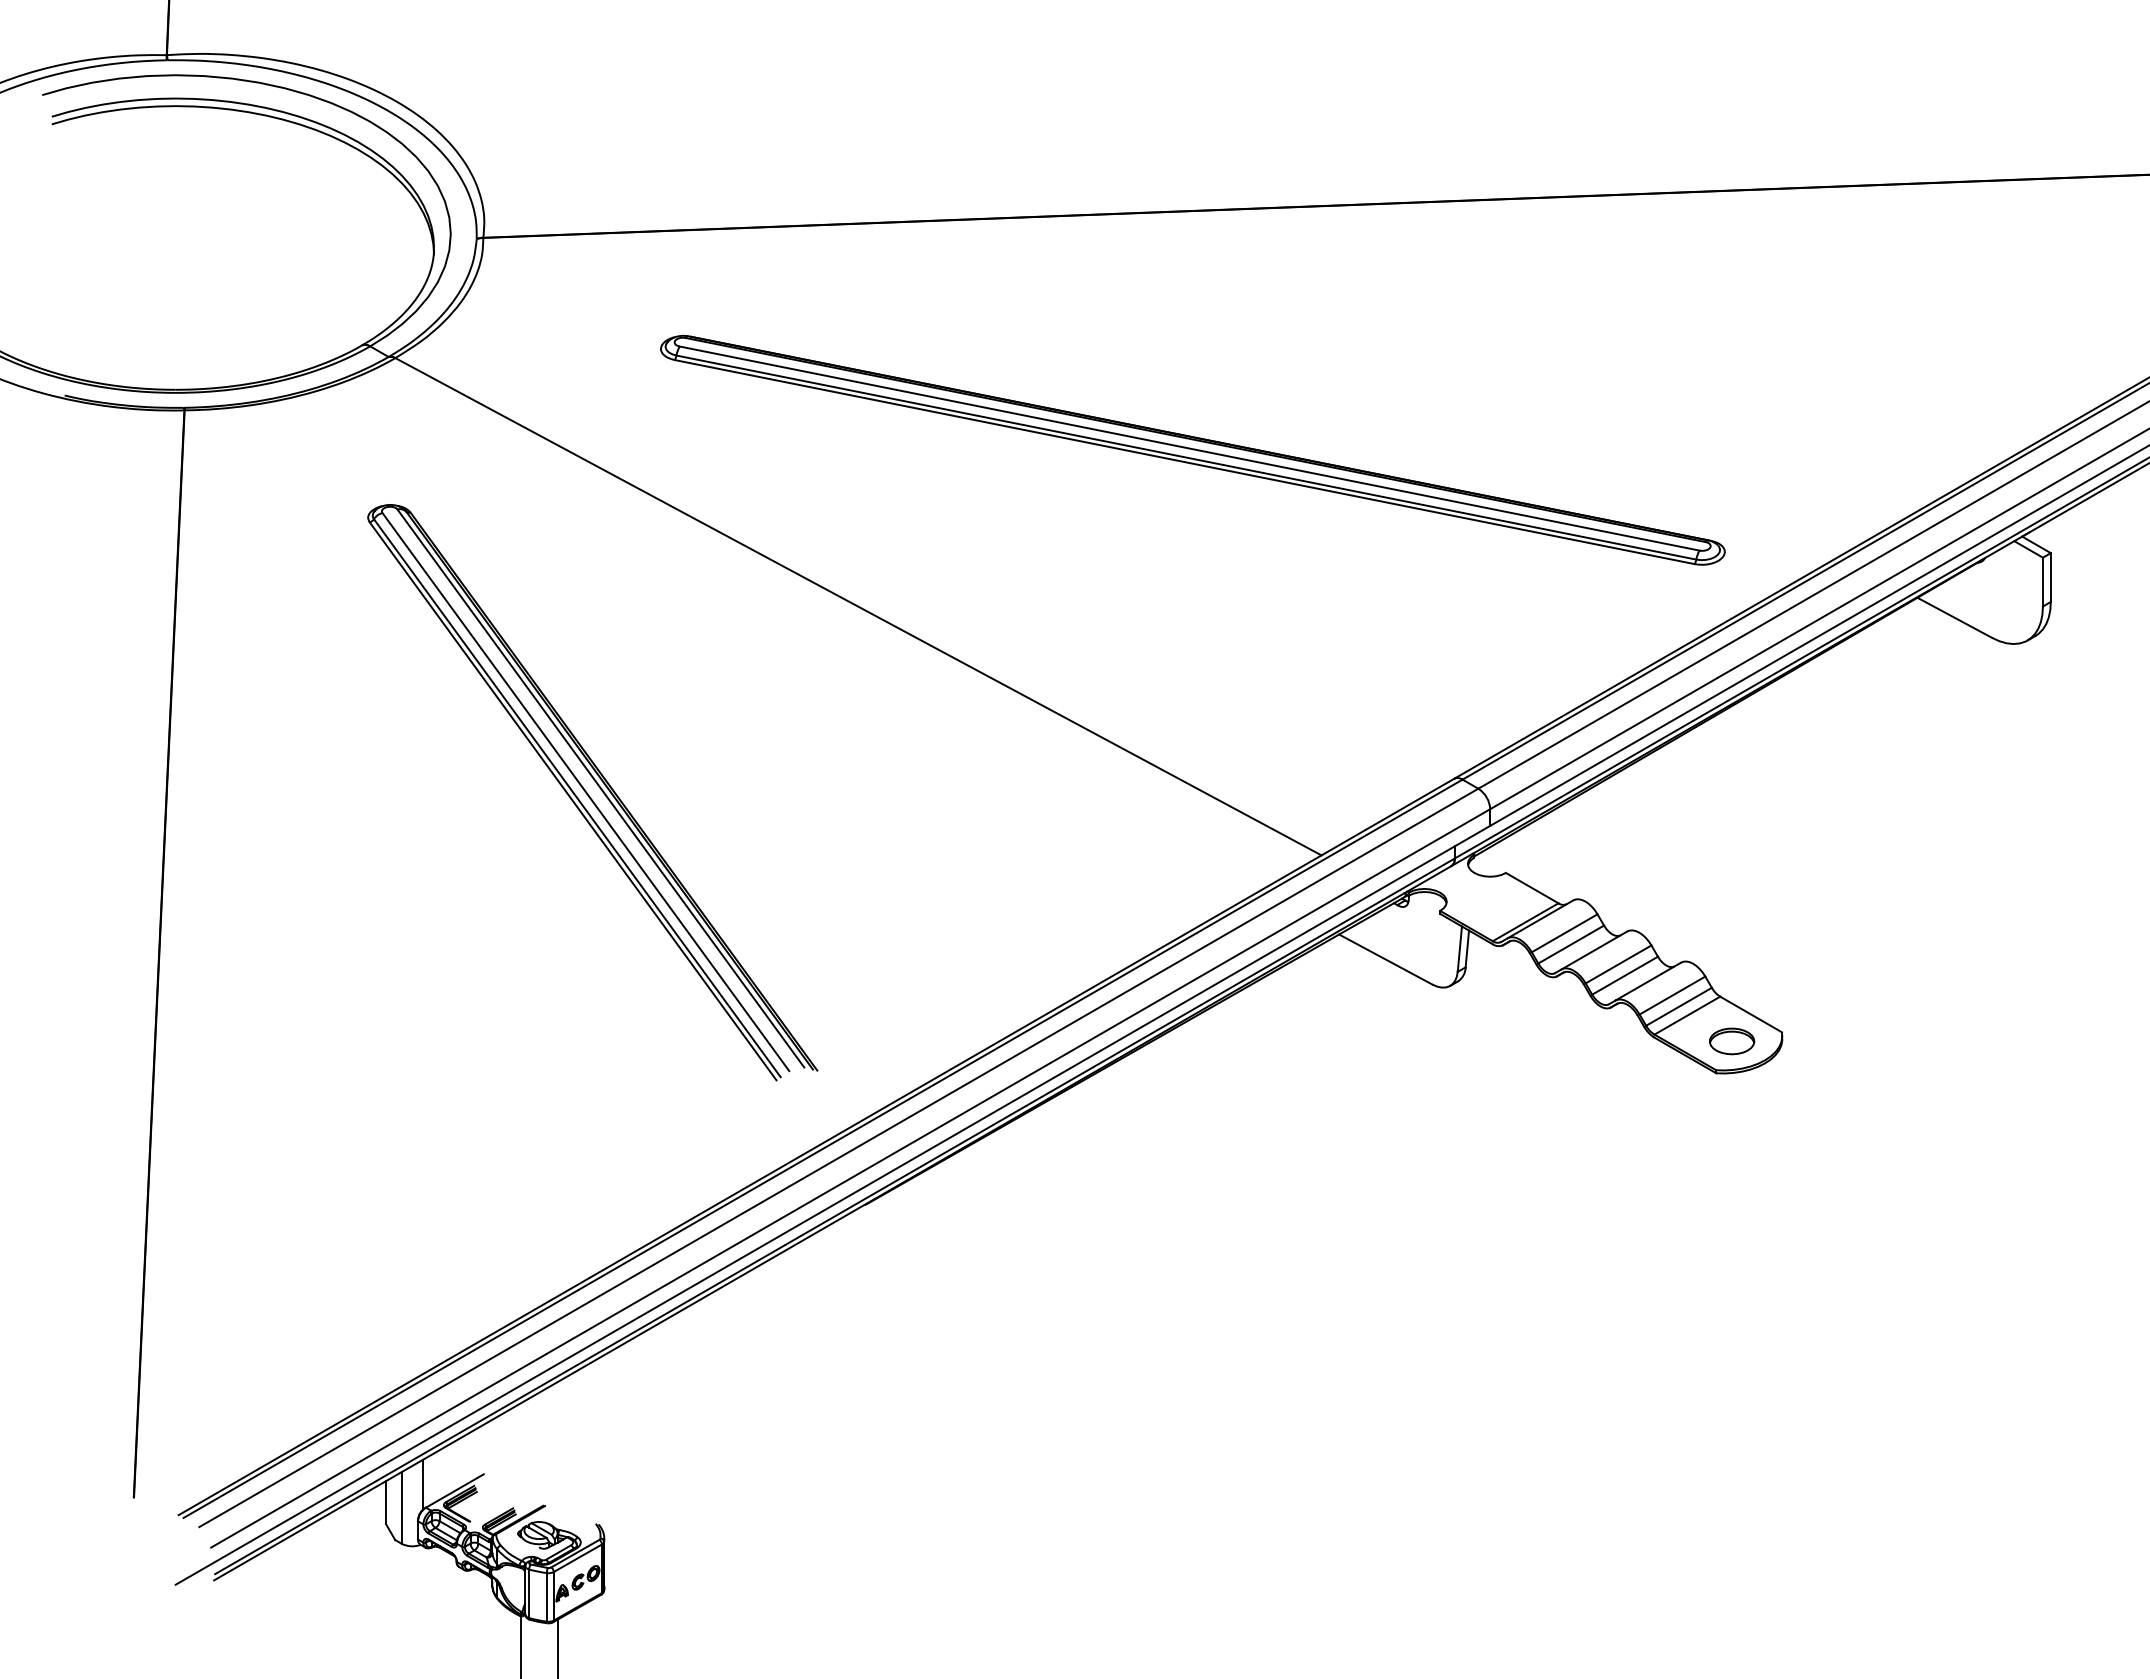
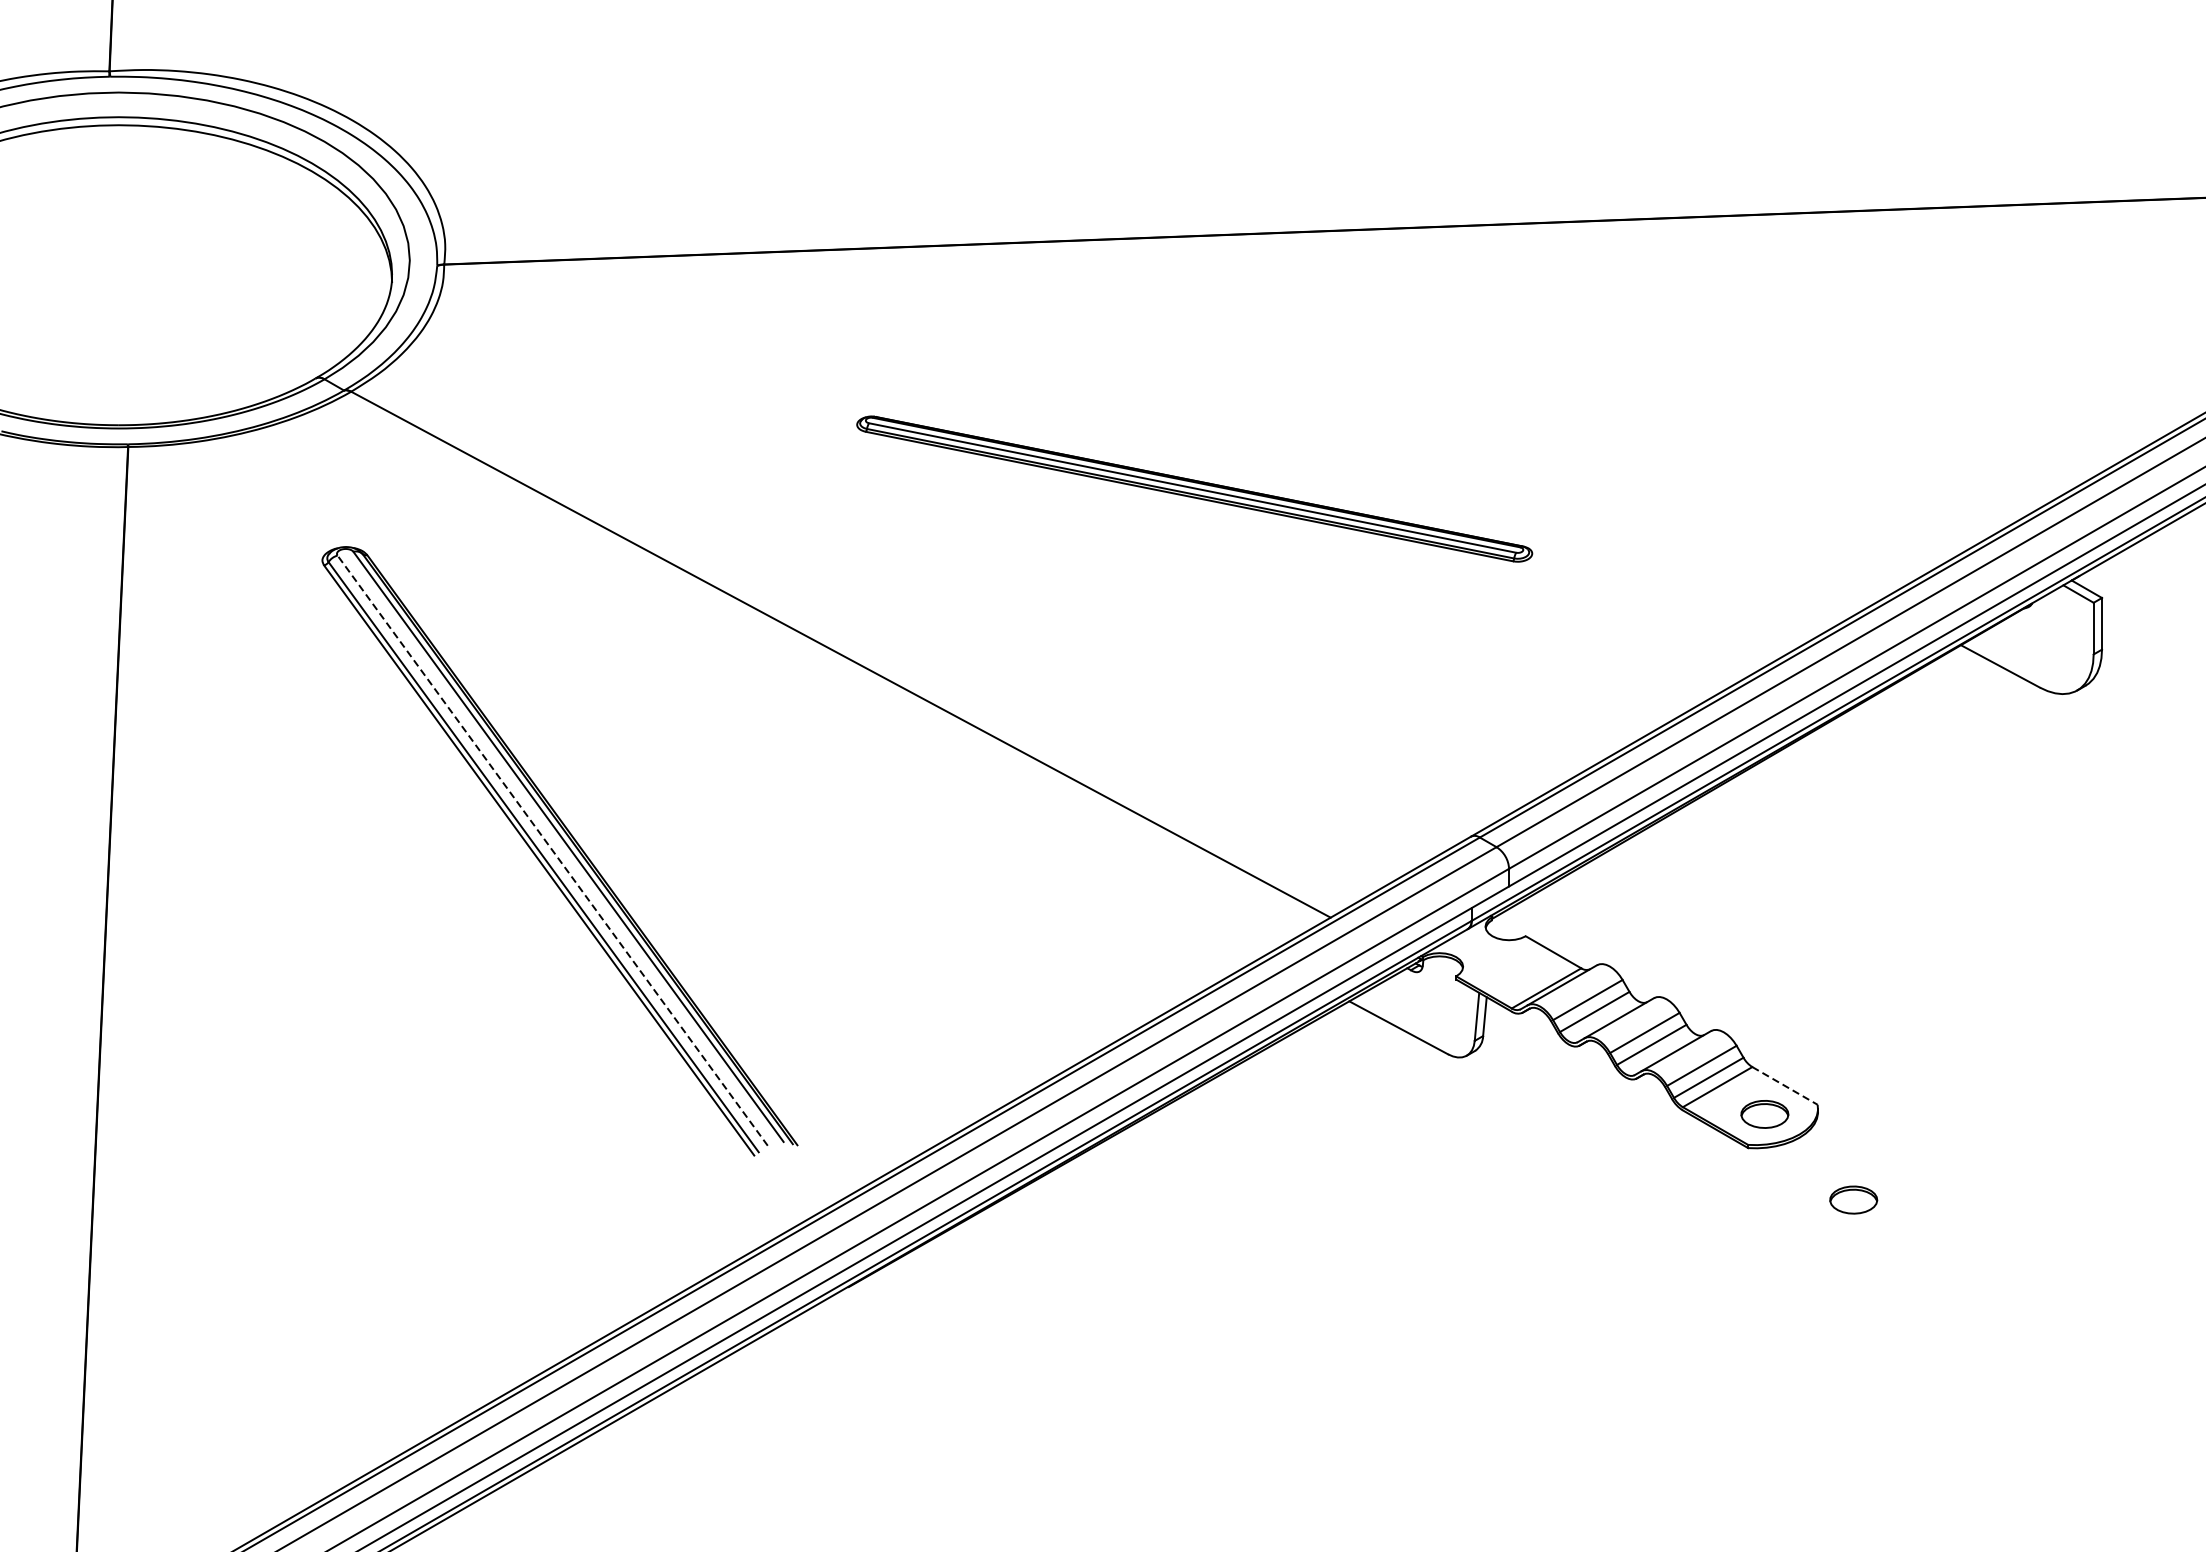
part: (1192, 449) -> (1194, 488), size x0.6
line: (585, 791) -> (552, 850), solid -> dashed
line: (1751, 1014) -> (1785, 1085), solid -> dashed
part: (1816, 1122) -> (1854, 1200), added

